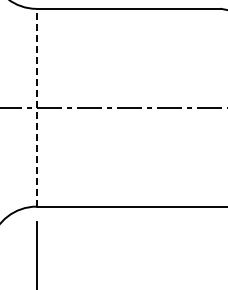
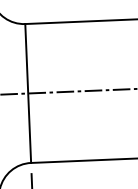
line: (36, 107) -> (28, 93), dashed -> solid

